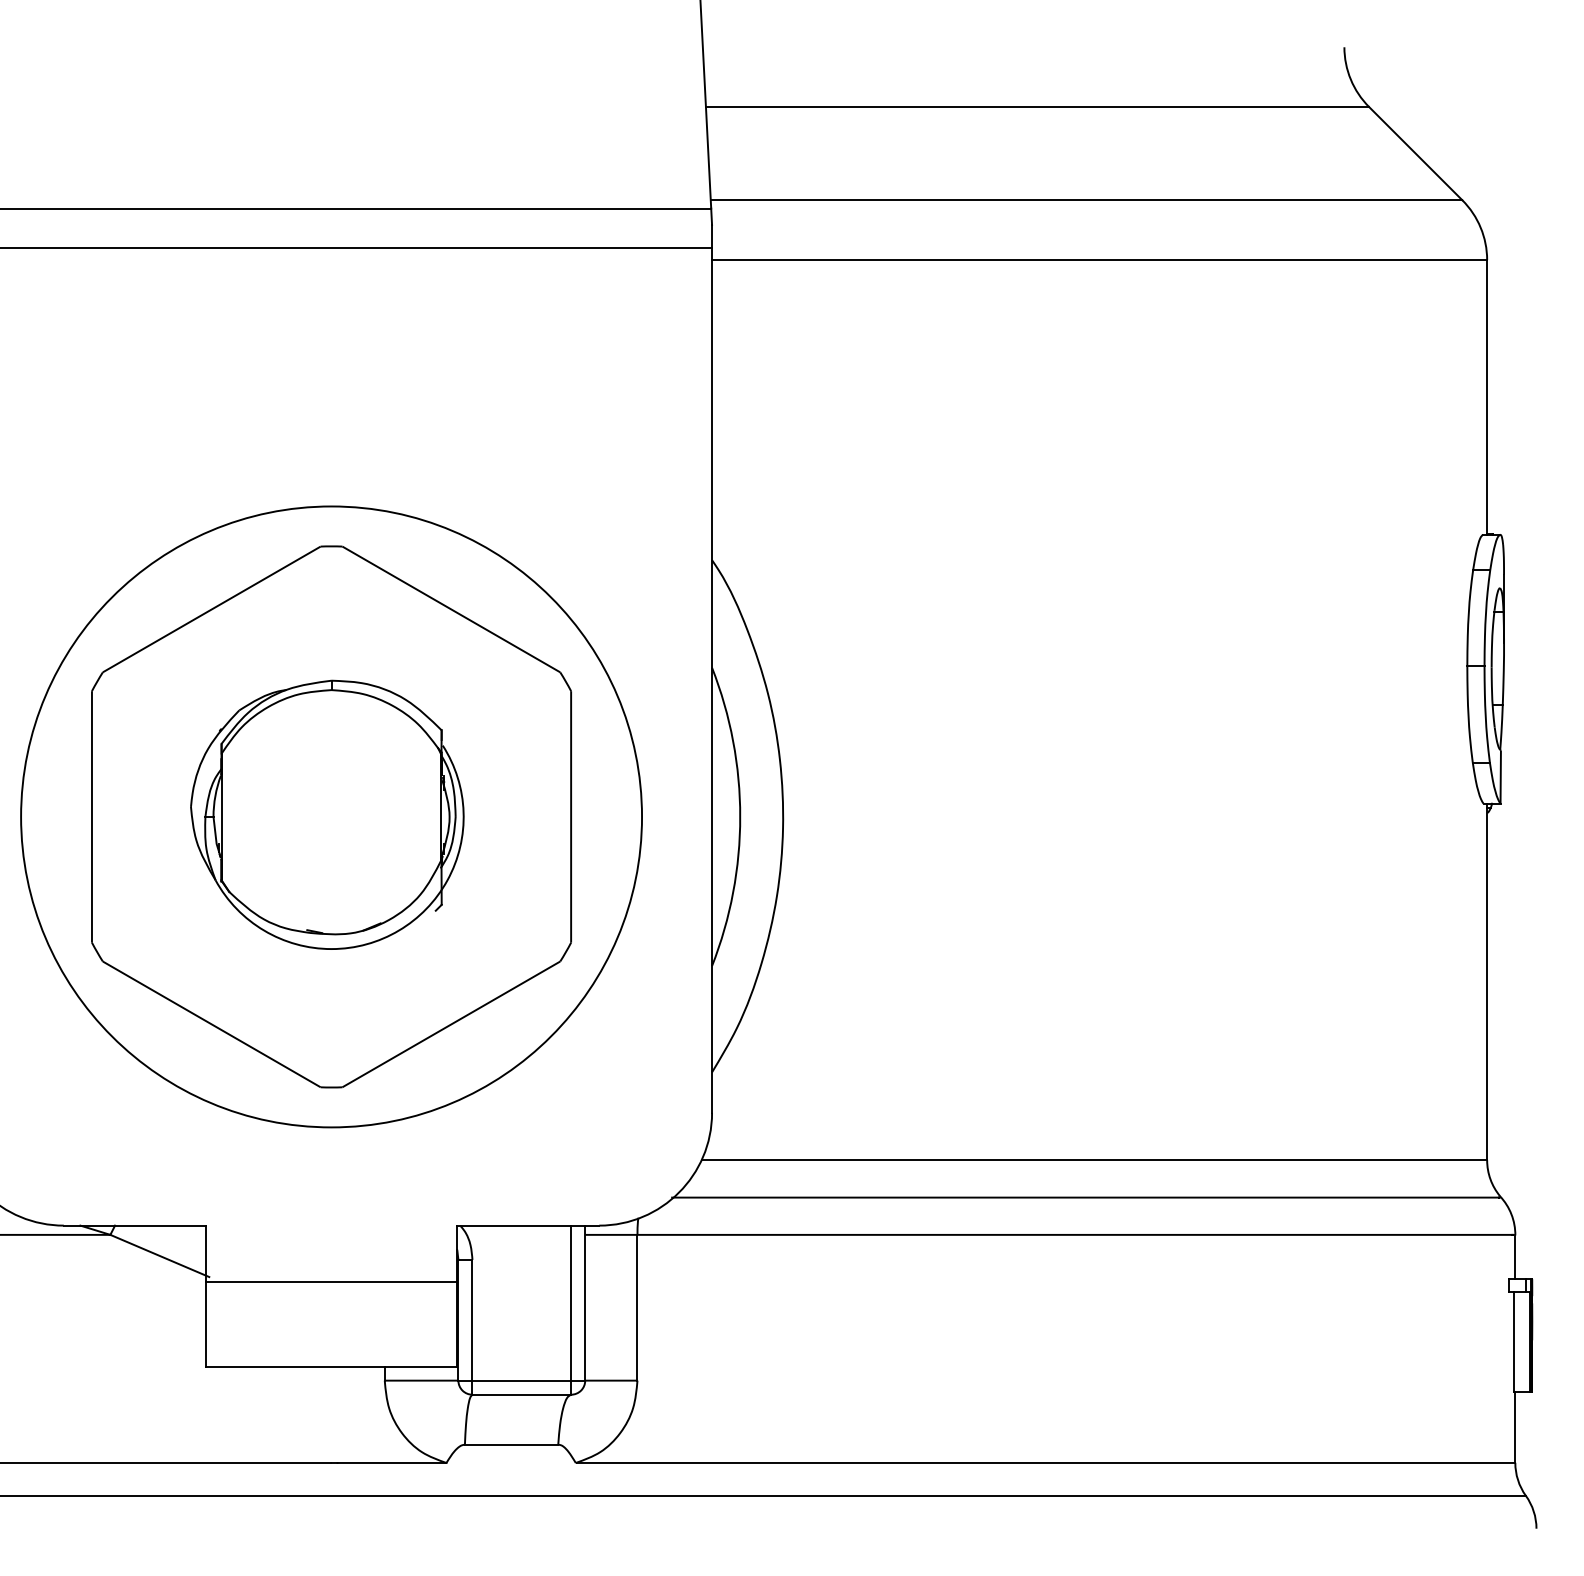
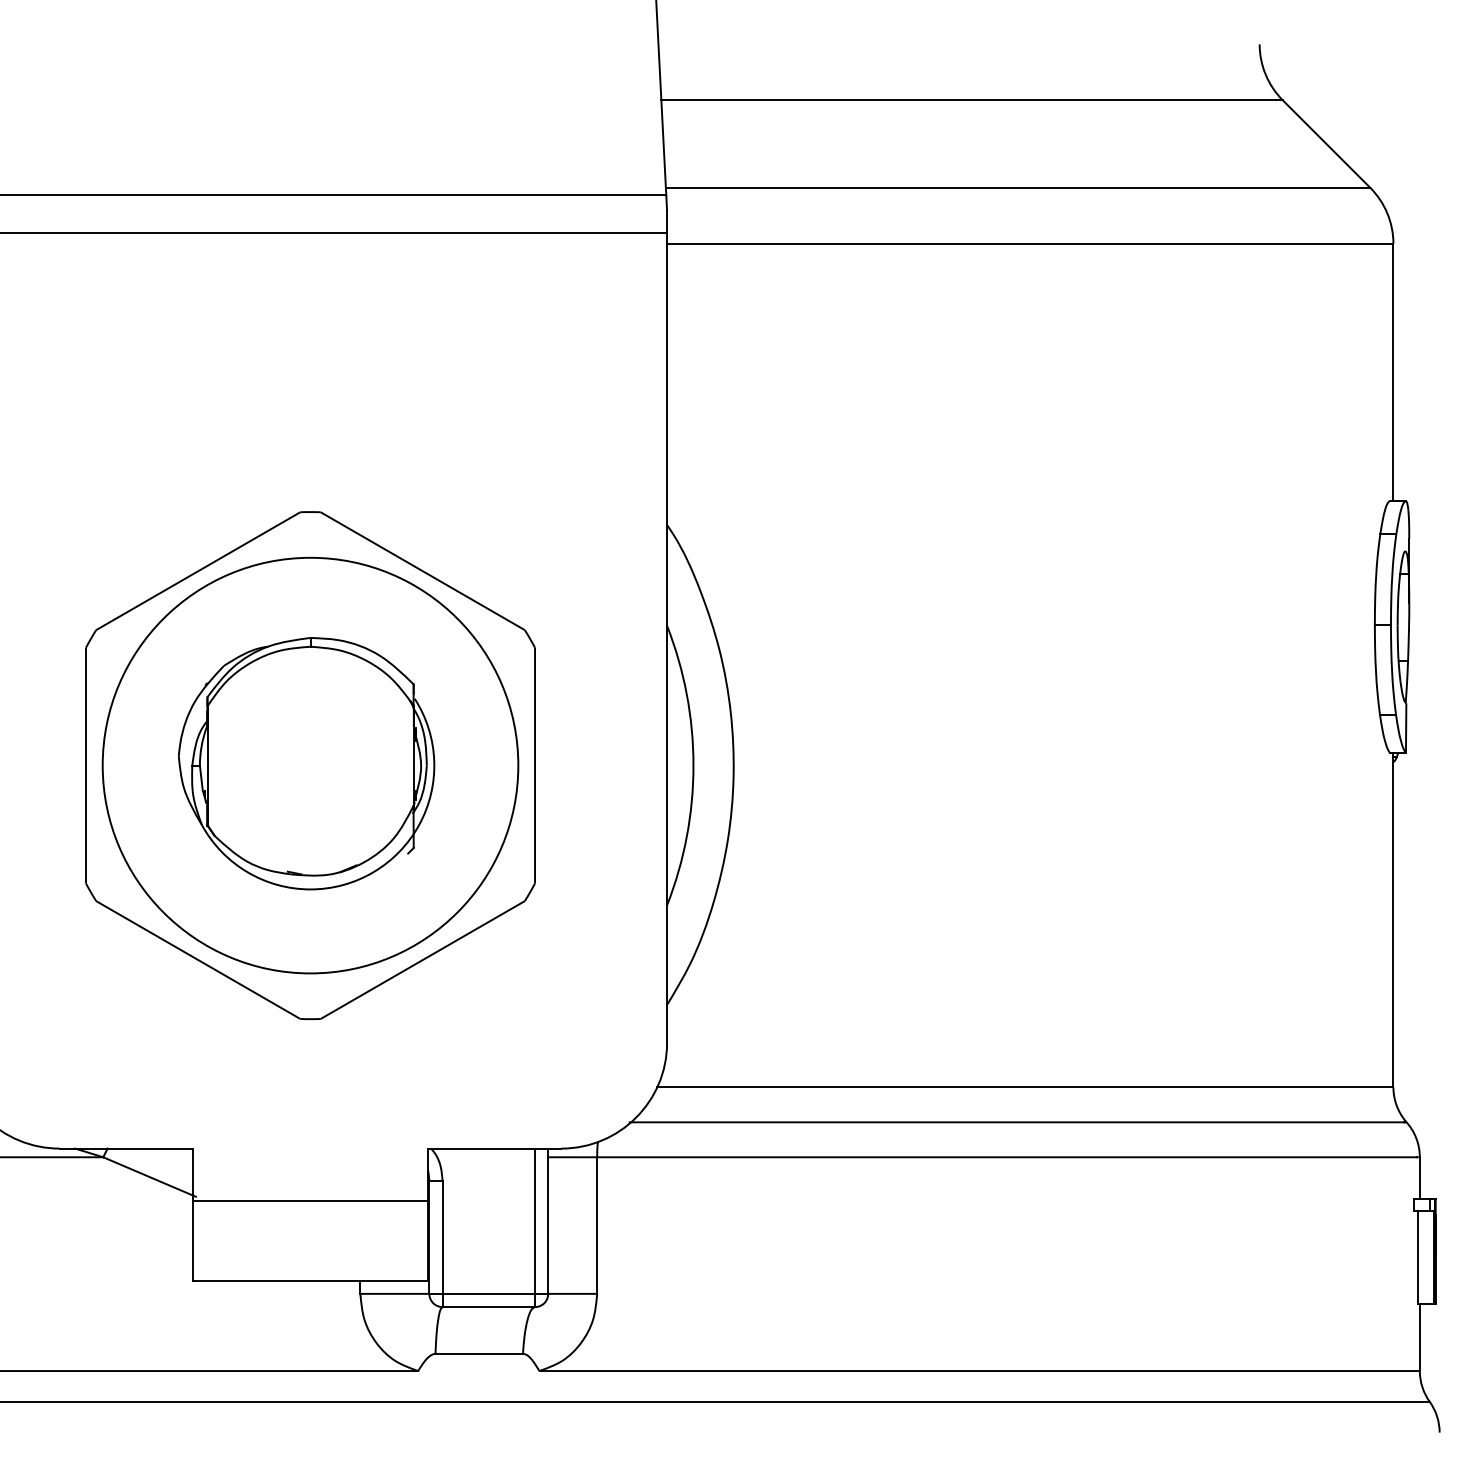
circle: (331, 816) -> (310, 765), size x0.71

